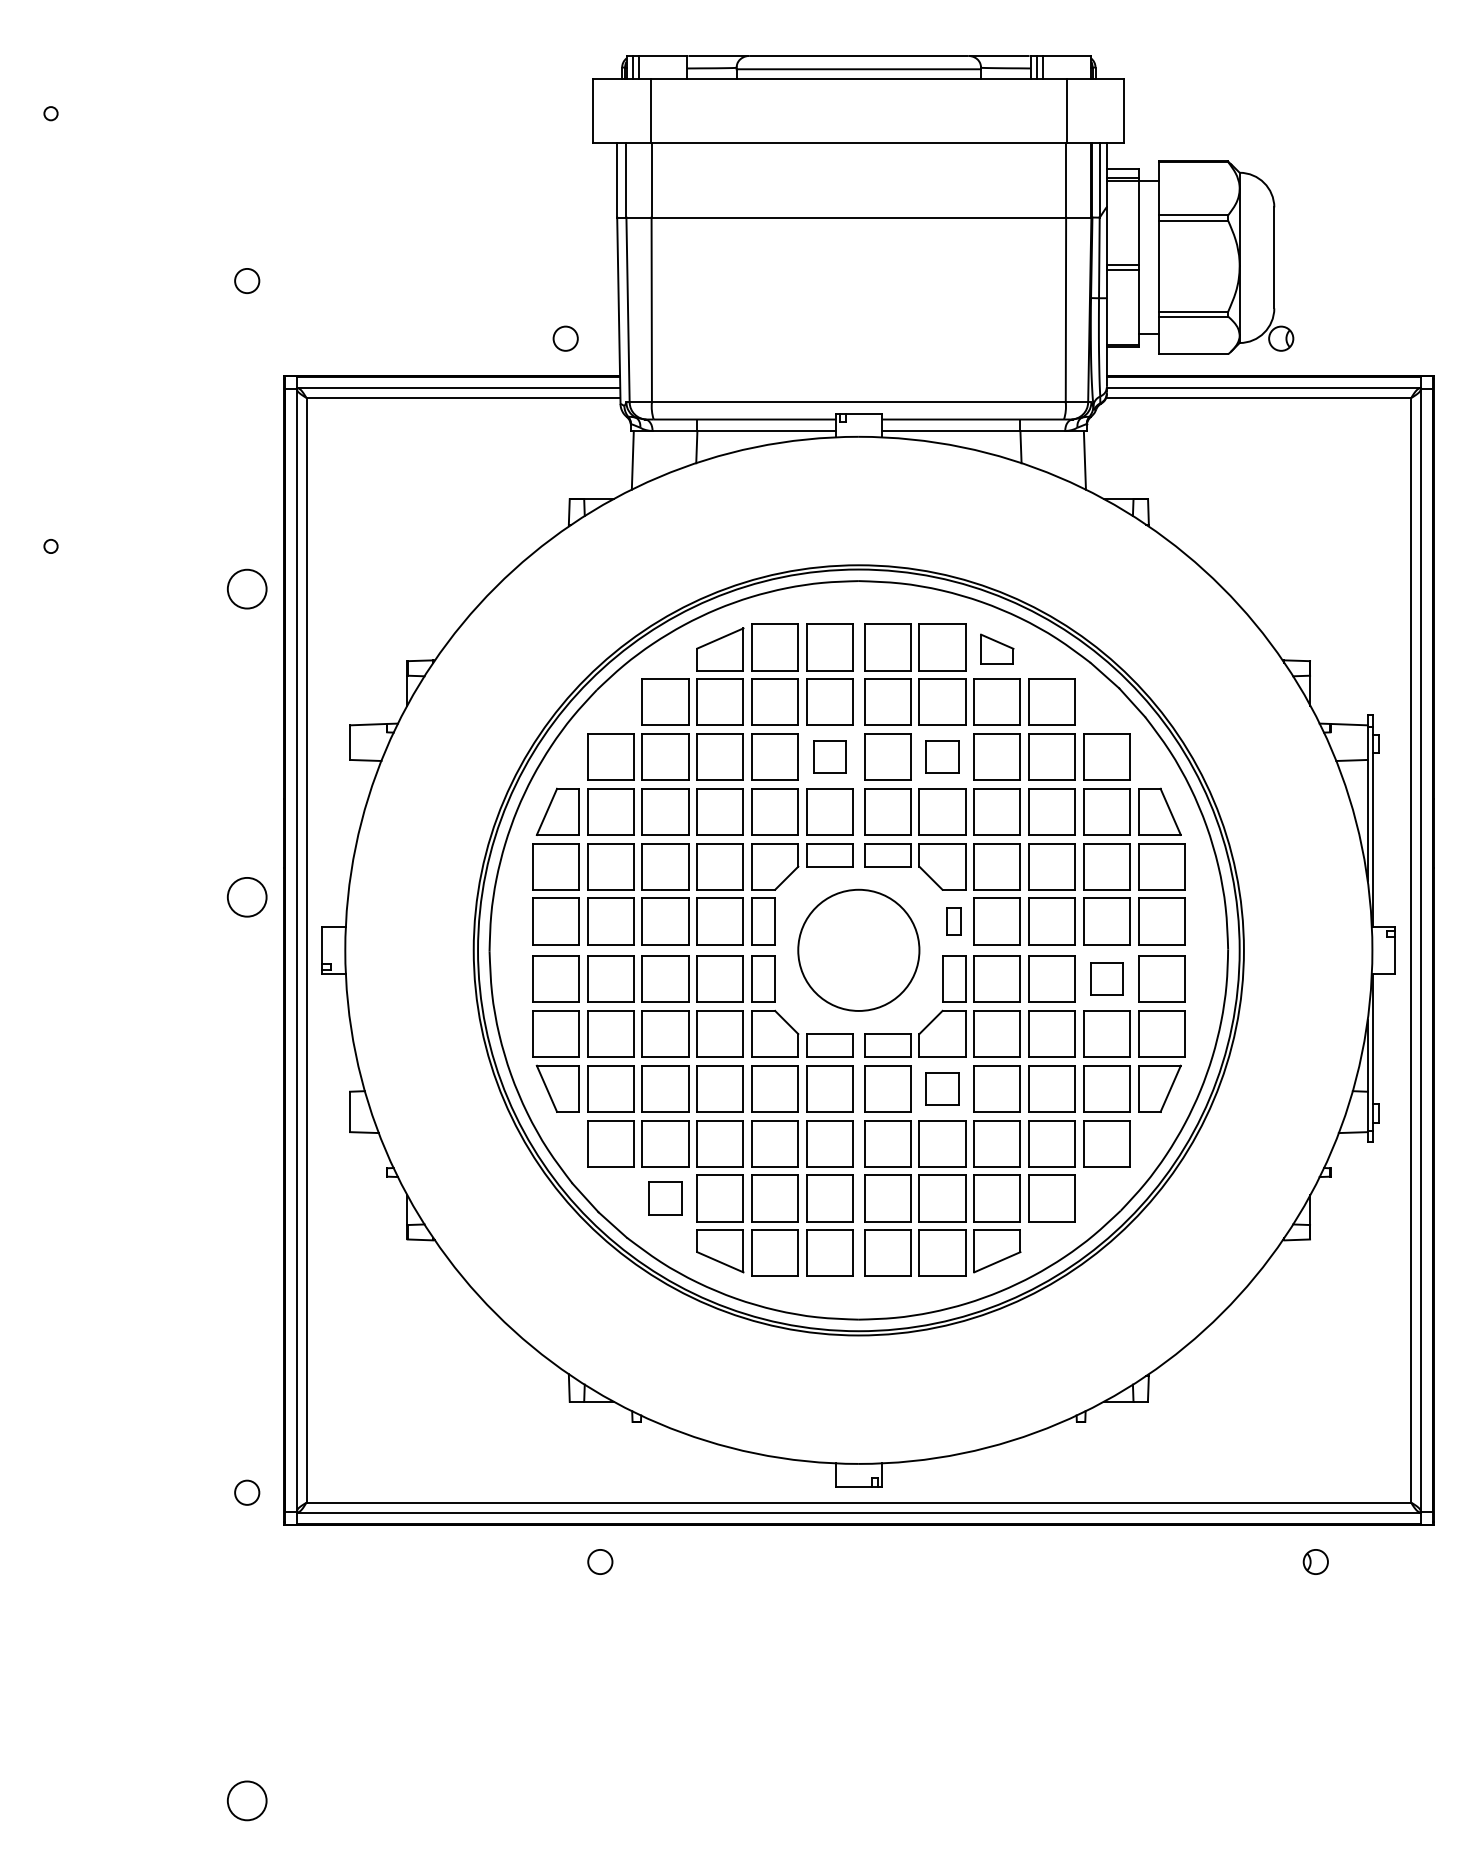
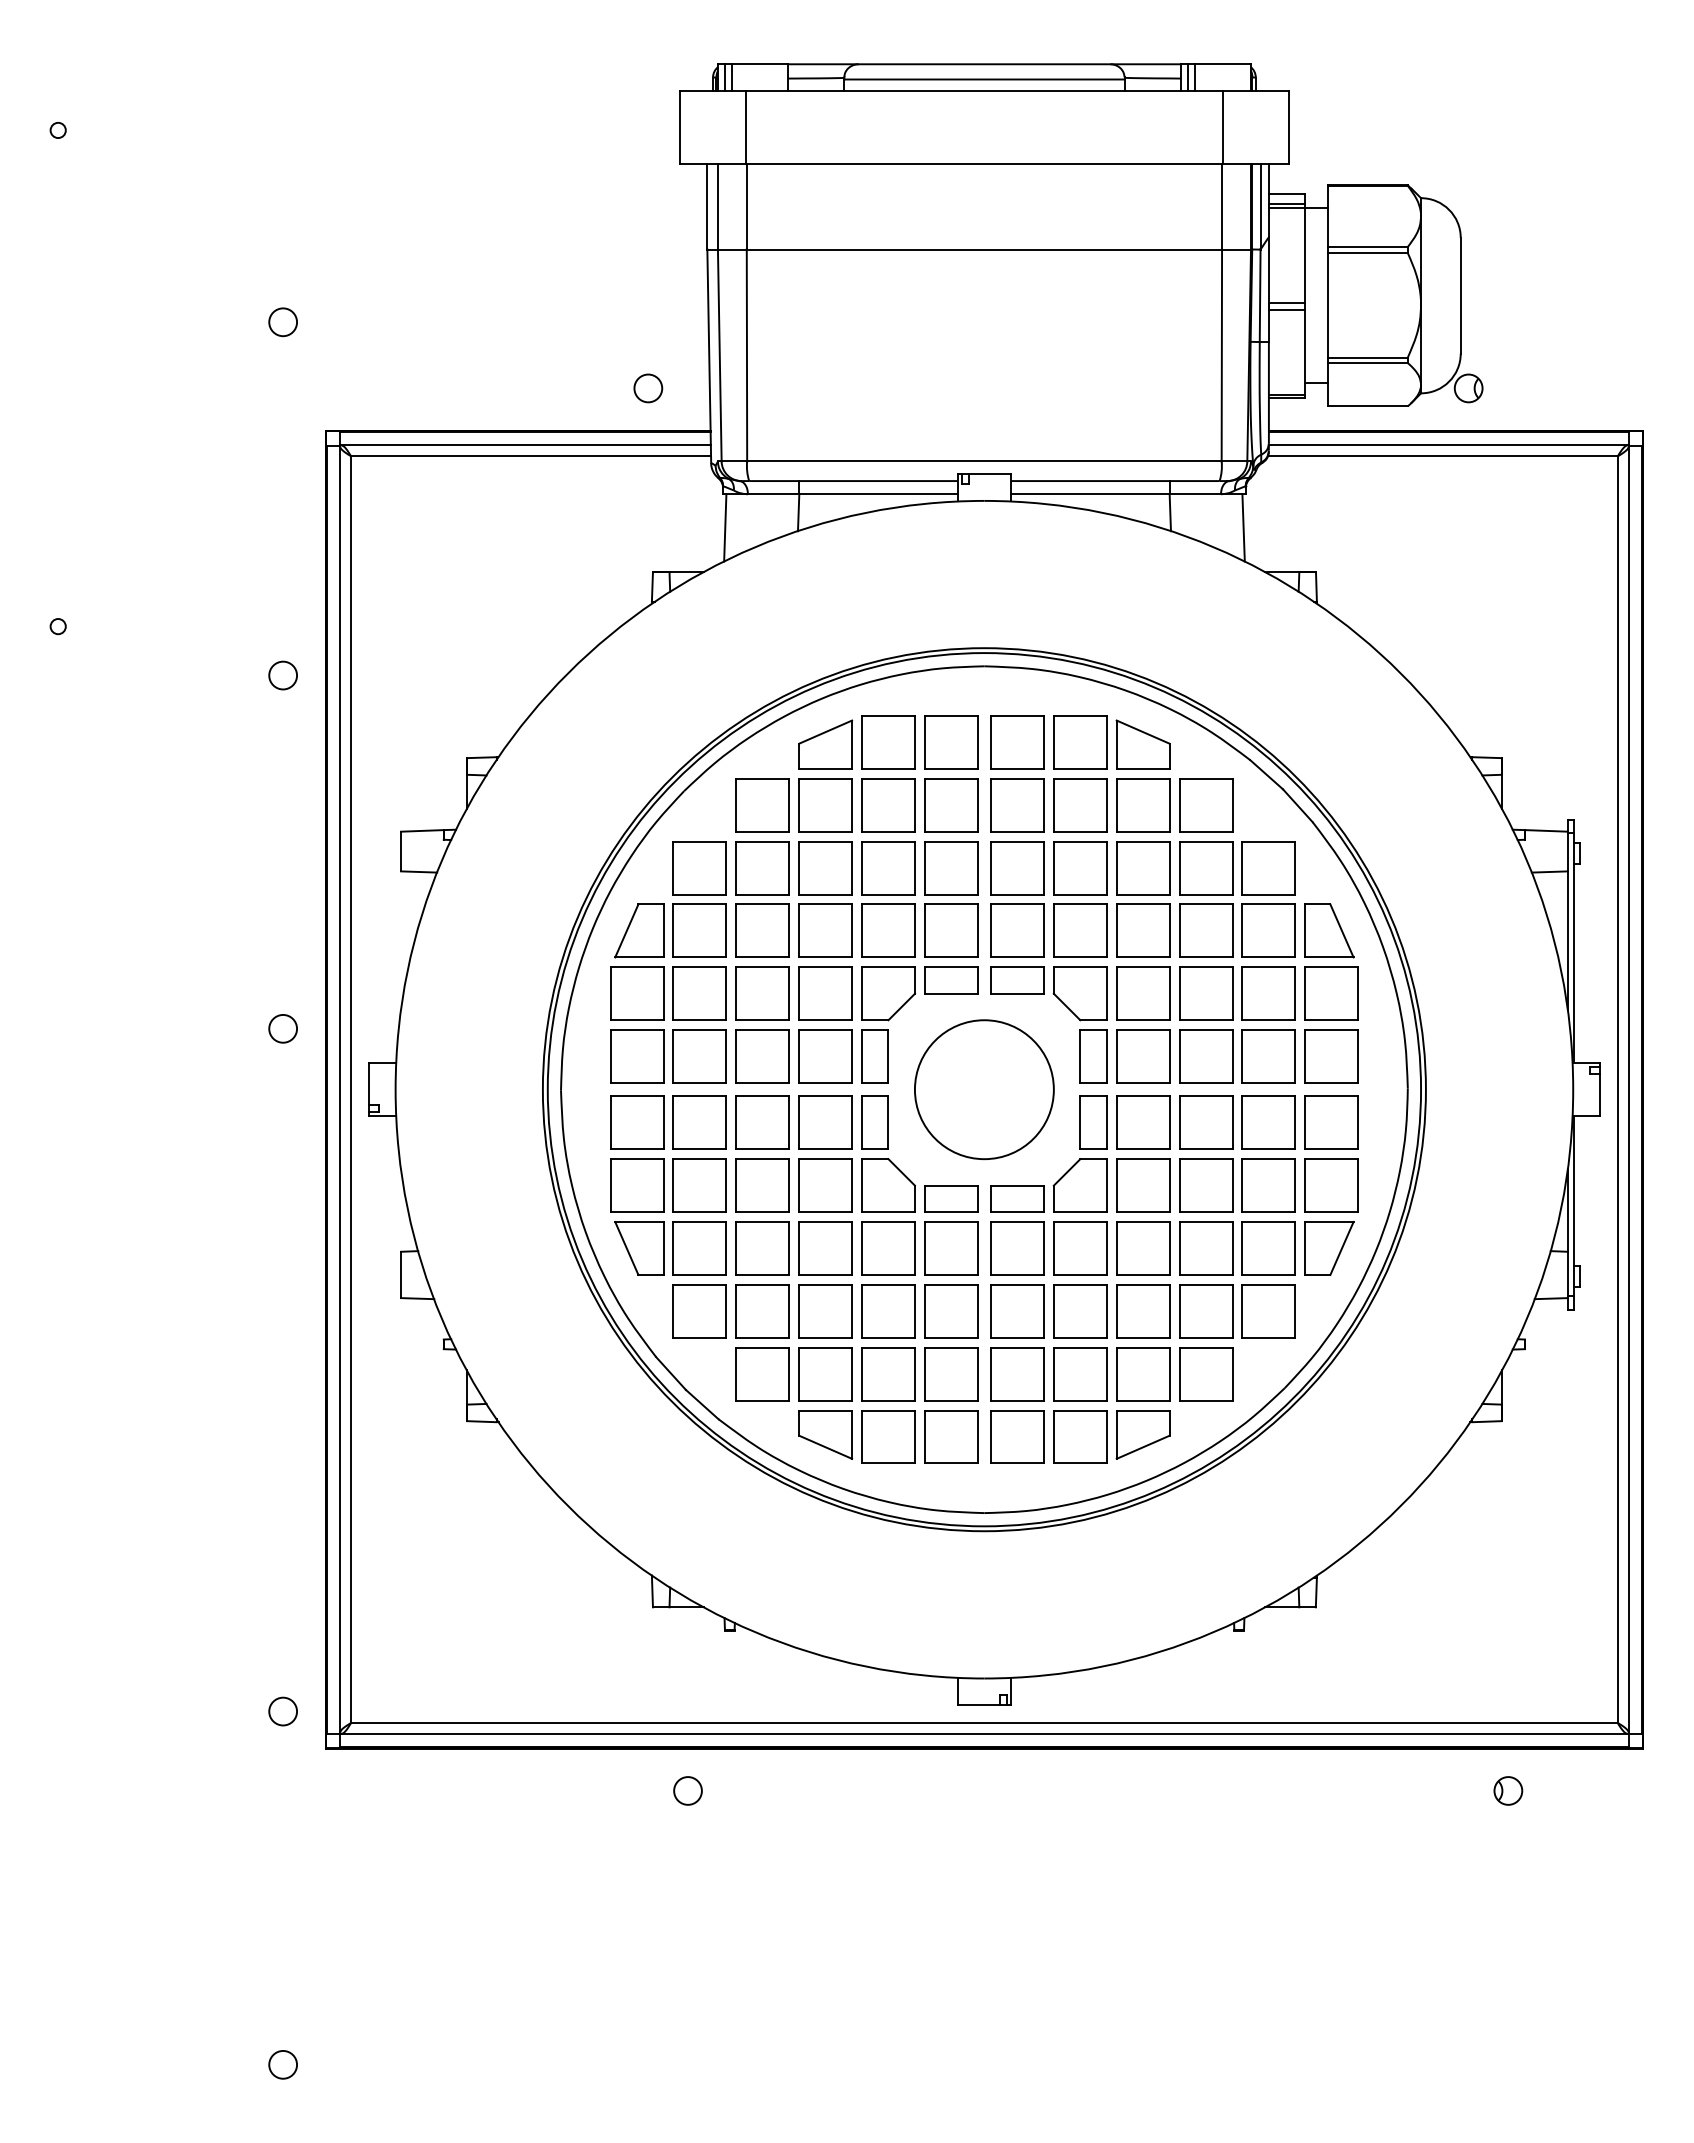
circle: (247, 589) -> (283, 675), size x0.62
part: (996, 649) -> (1142, 744), size x1.43
part: (830, 757) -> (951, 868), size x1.43
part: (942, 757) -> (1080, 868), size x1.43
circle: (247, 896) -> (283, 1028), size x0.62
part: (953, 921) -> (1093, 1056), size x1.67
part: (1106, 978) -> (1268, 1122), size x1.43
part: (942, 1088) -> (1080, 1248), size x1.43
part: (665, 1198) -> (762, 1374), size x1.43
circle: (247, 1800) -> (283, 2064), size x0.62

